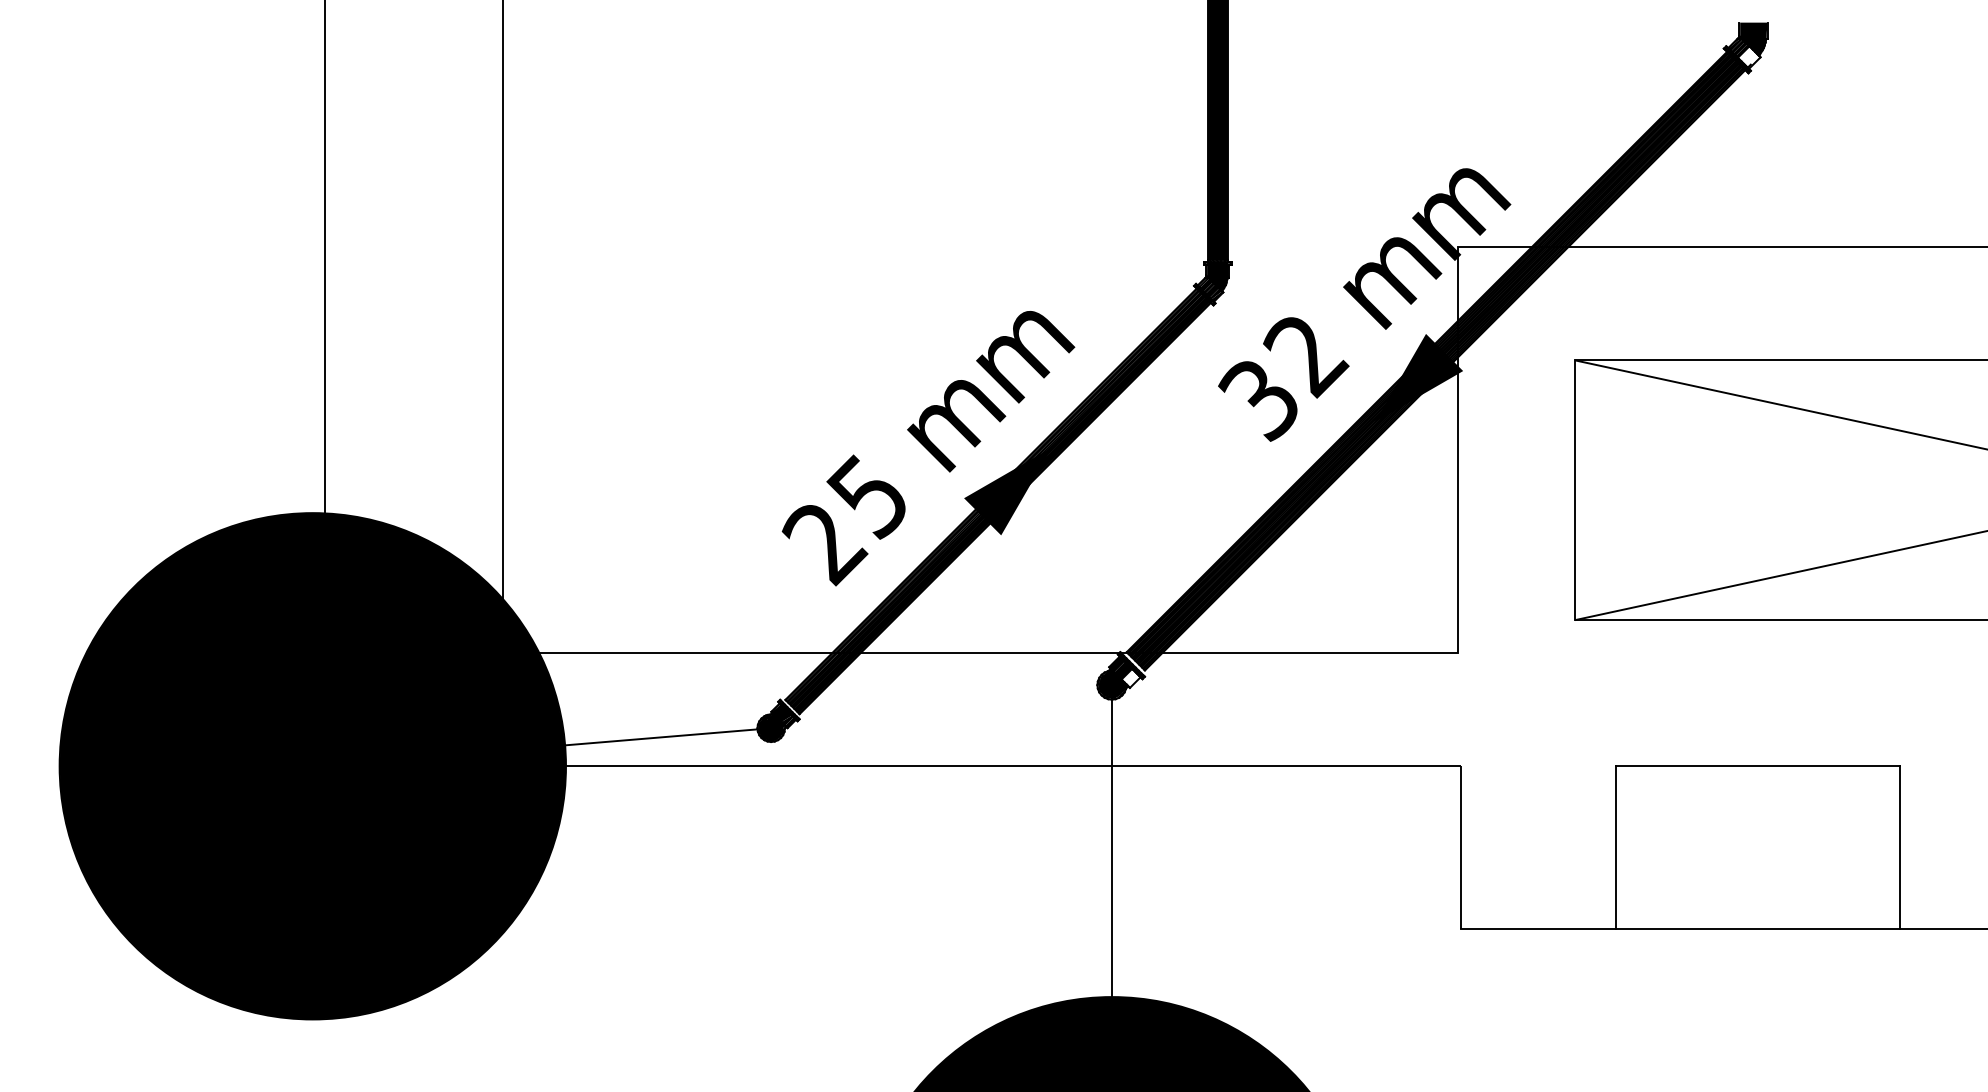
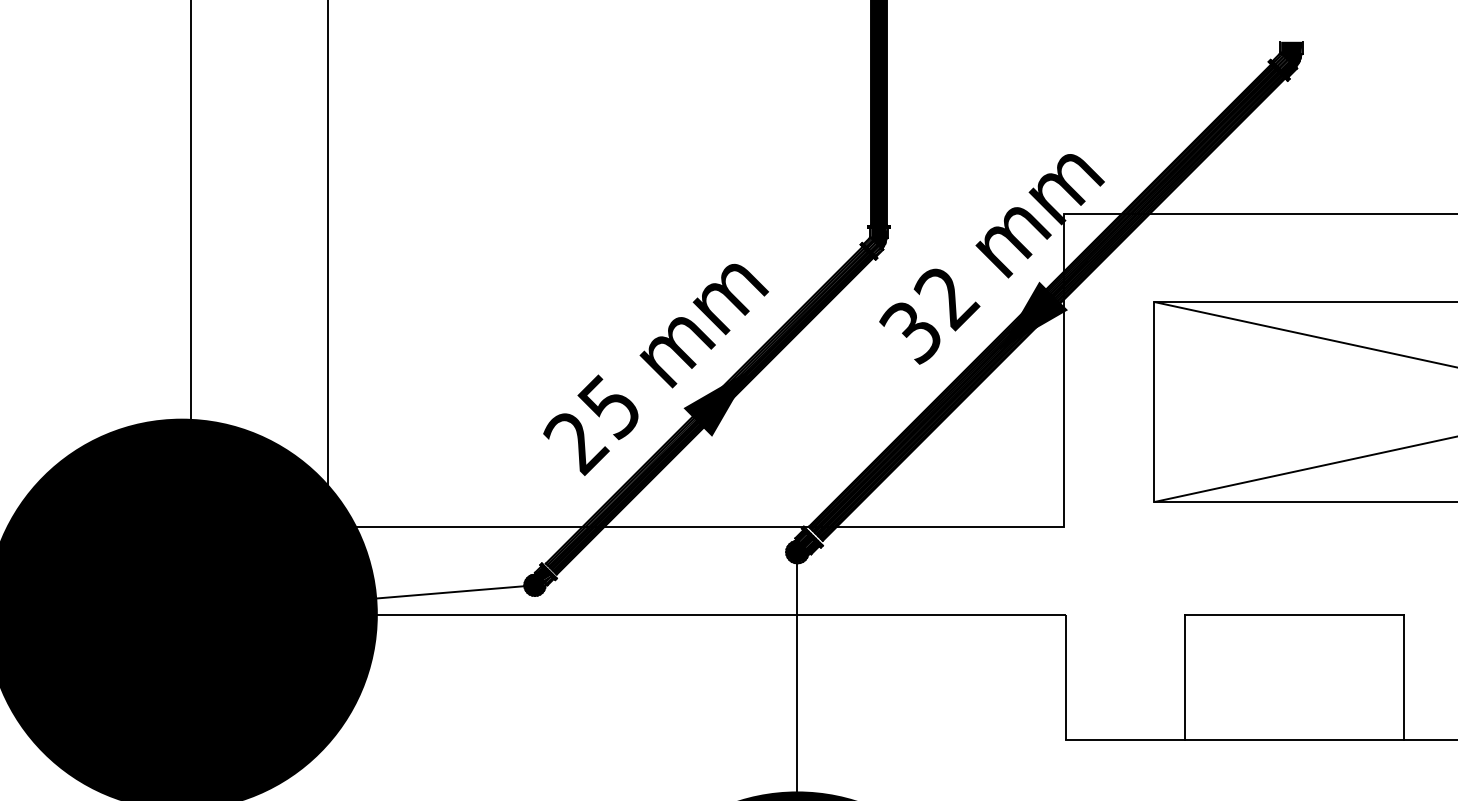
fill: (1749, 57) -> (1288, 68), added
fill: (1131, 678) -> (812, 547), added

